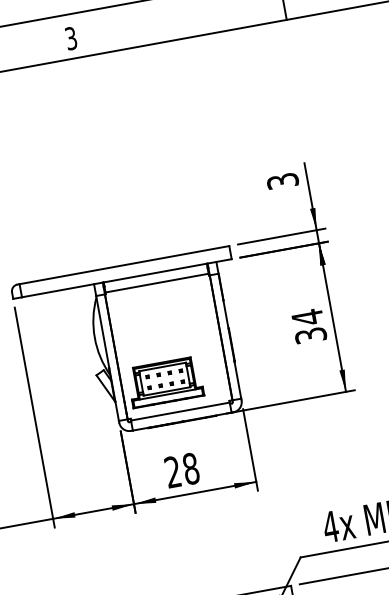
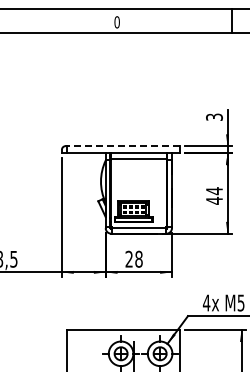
text: (70, 39) -> (116, 22), 3 -> 0
line: (124, 265) -> (123, 146), solid -> dashed
text: (310, 334) -> (214, 200), 34 -> 44

